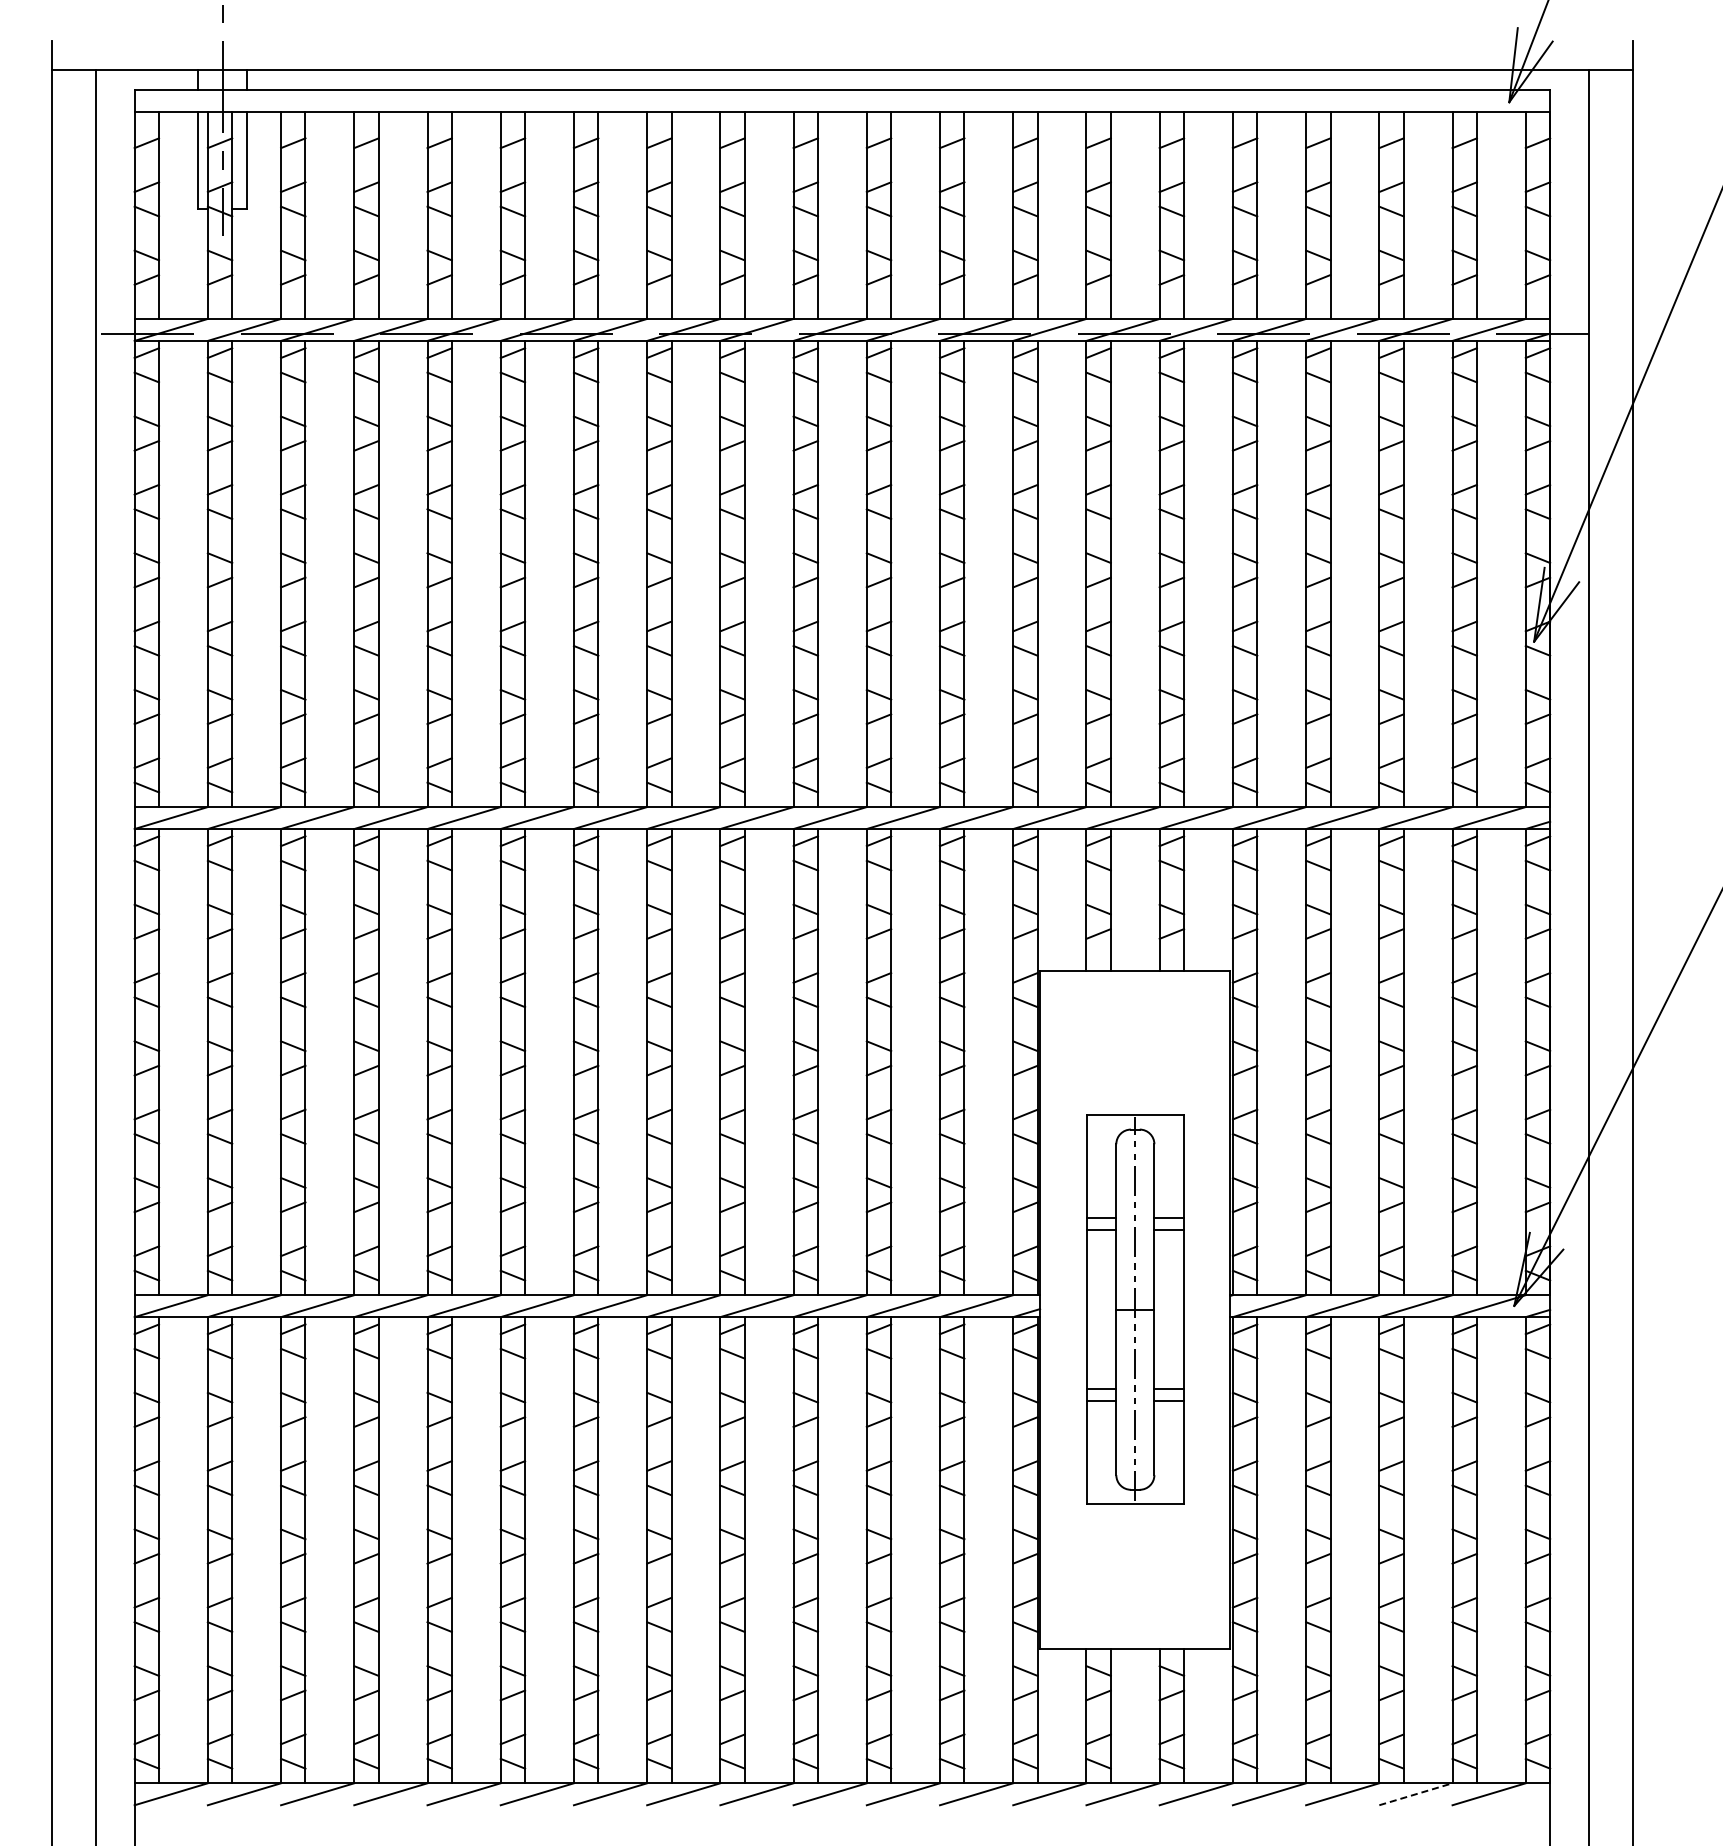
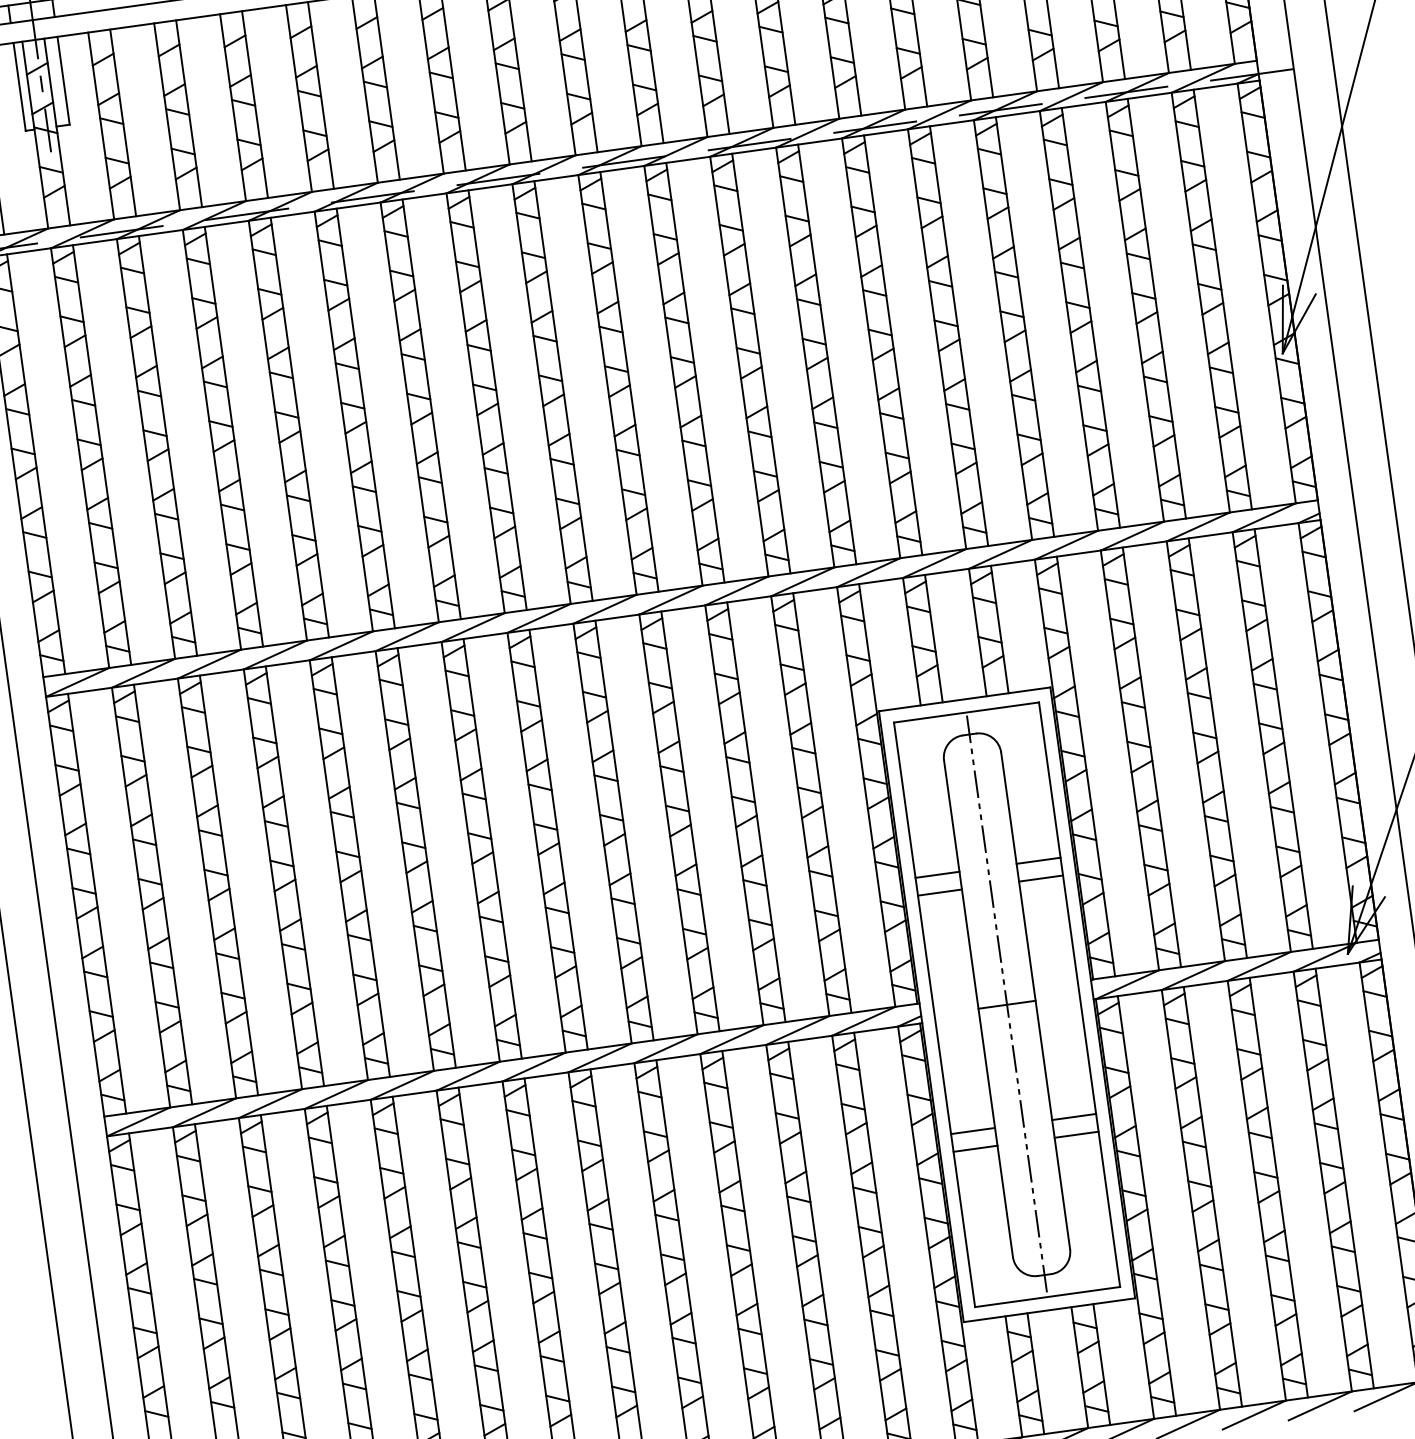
part: (1135, 1309) -> (1007, 1004), size x1.67
line: (1416, 1794) -> (1320, 1406), dashed -> solid

